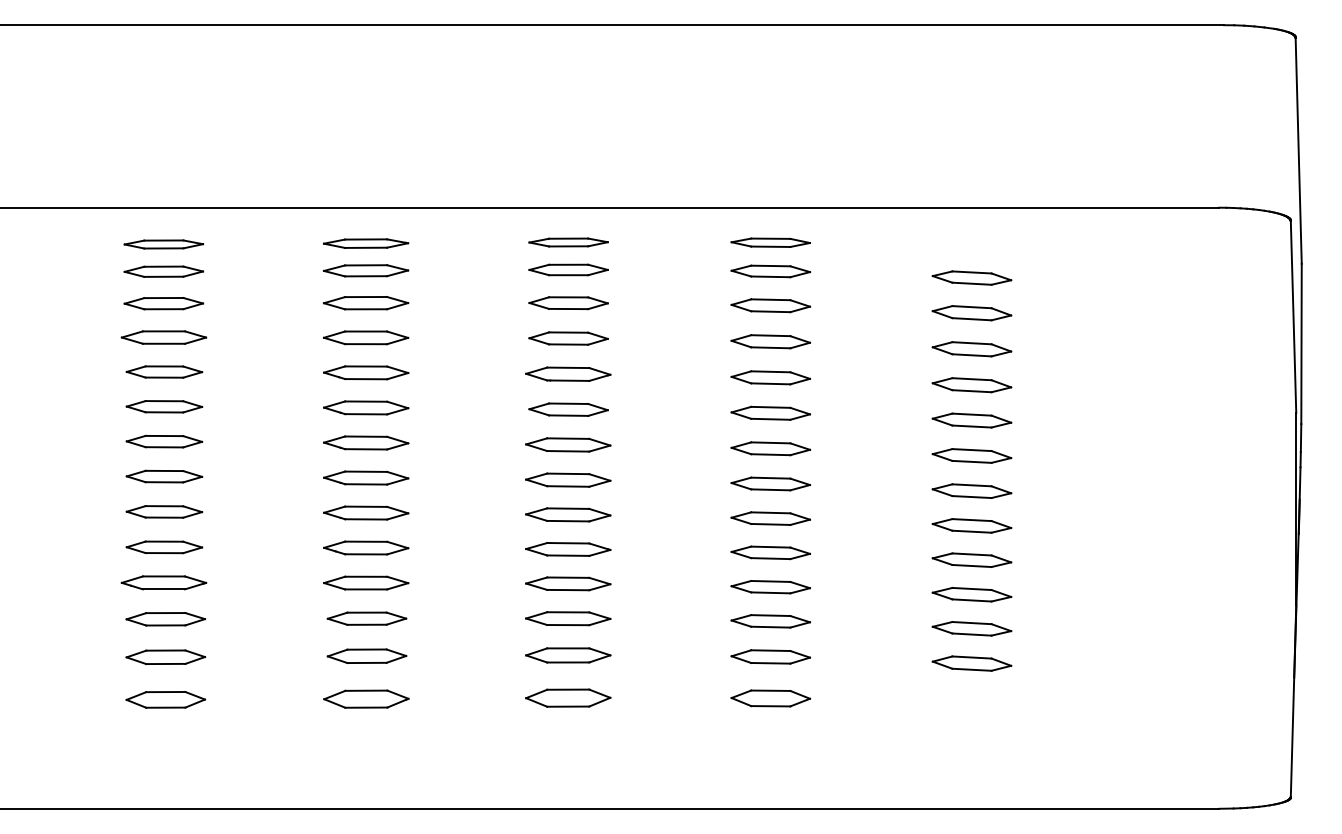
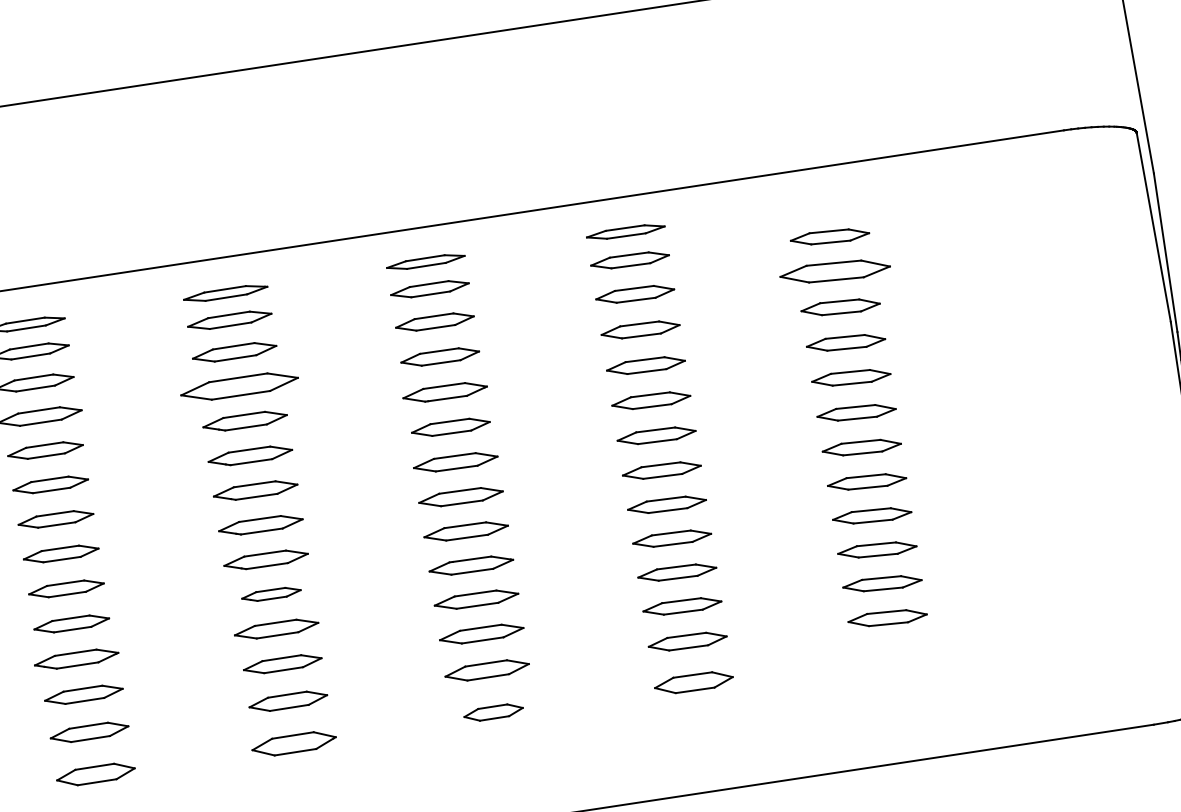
part: (971, 313) -> (834, 272), size x1.4
part: (366, 337) -> (240, 386), size x1.4
part: (366, 547) -> (271, 593), size x0.7
part: (568, 697) -> (493, 711), size x0.7

